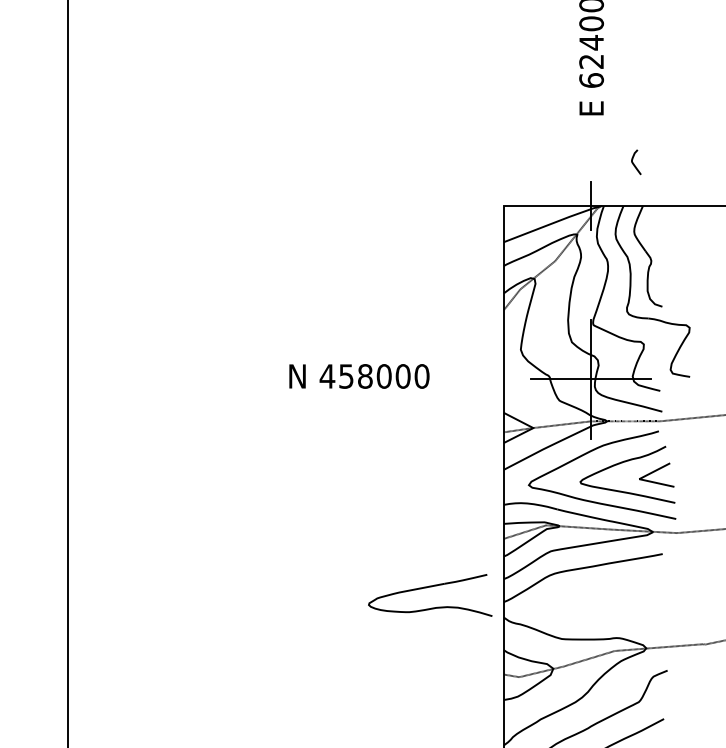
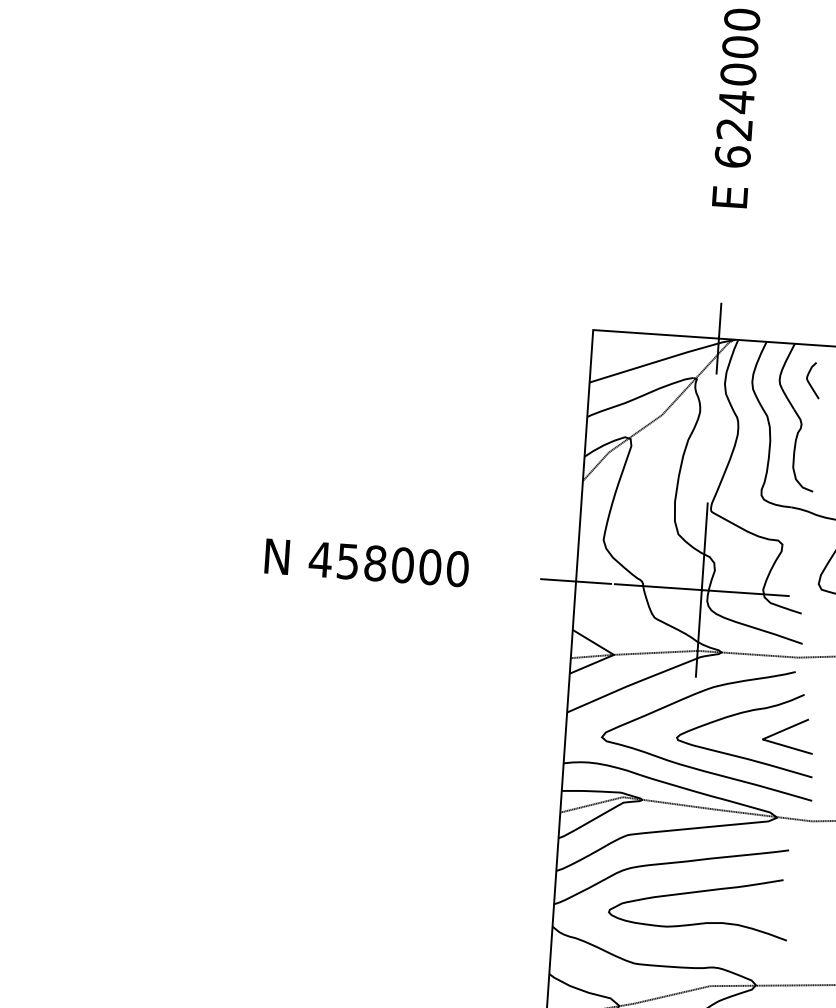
curve: (634, 163) -> (810, 381), moved
line: (503, 379) -> (575, 581), added
part: (430, 587) -> (699, 892), moved

